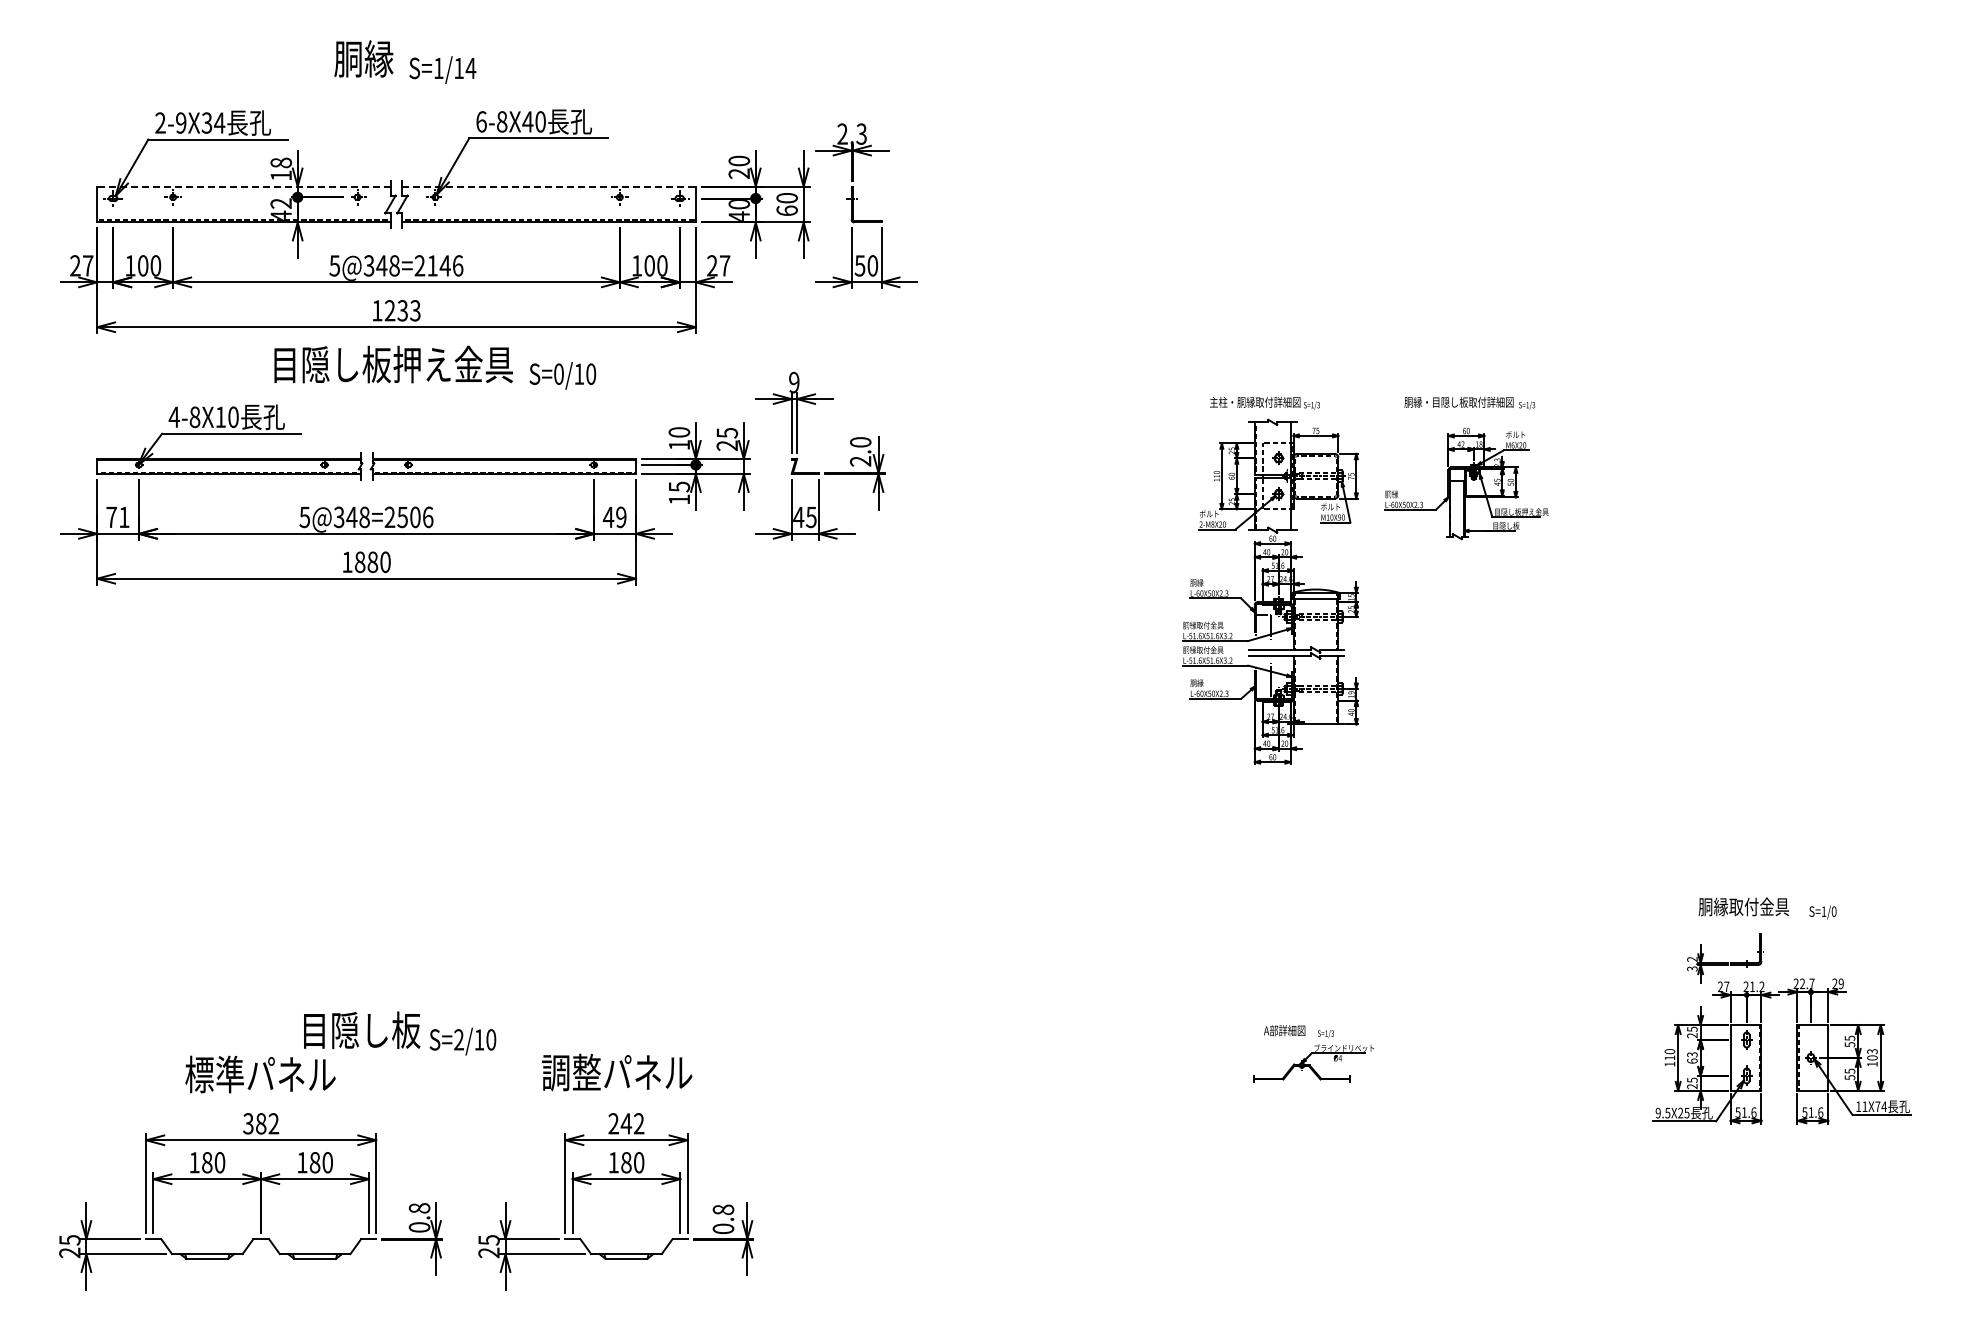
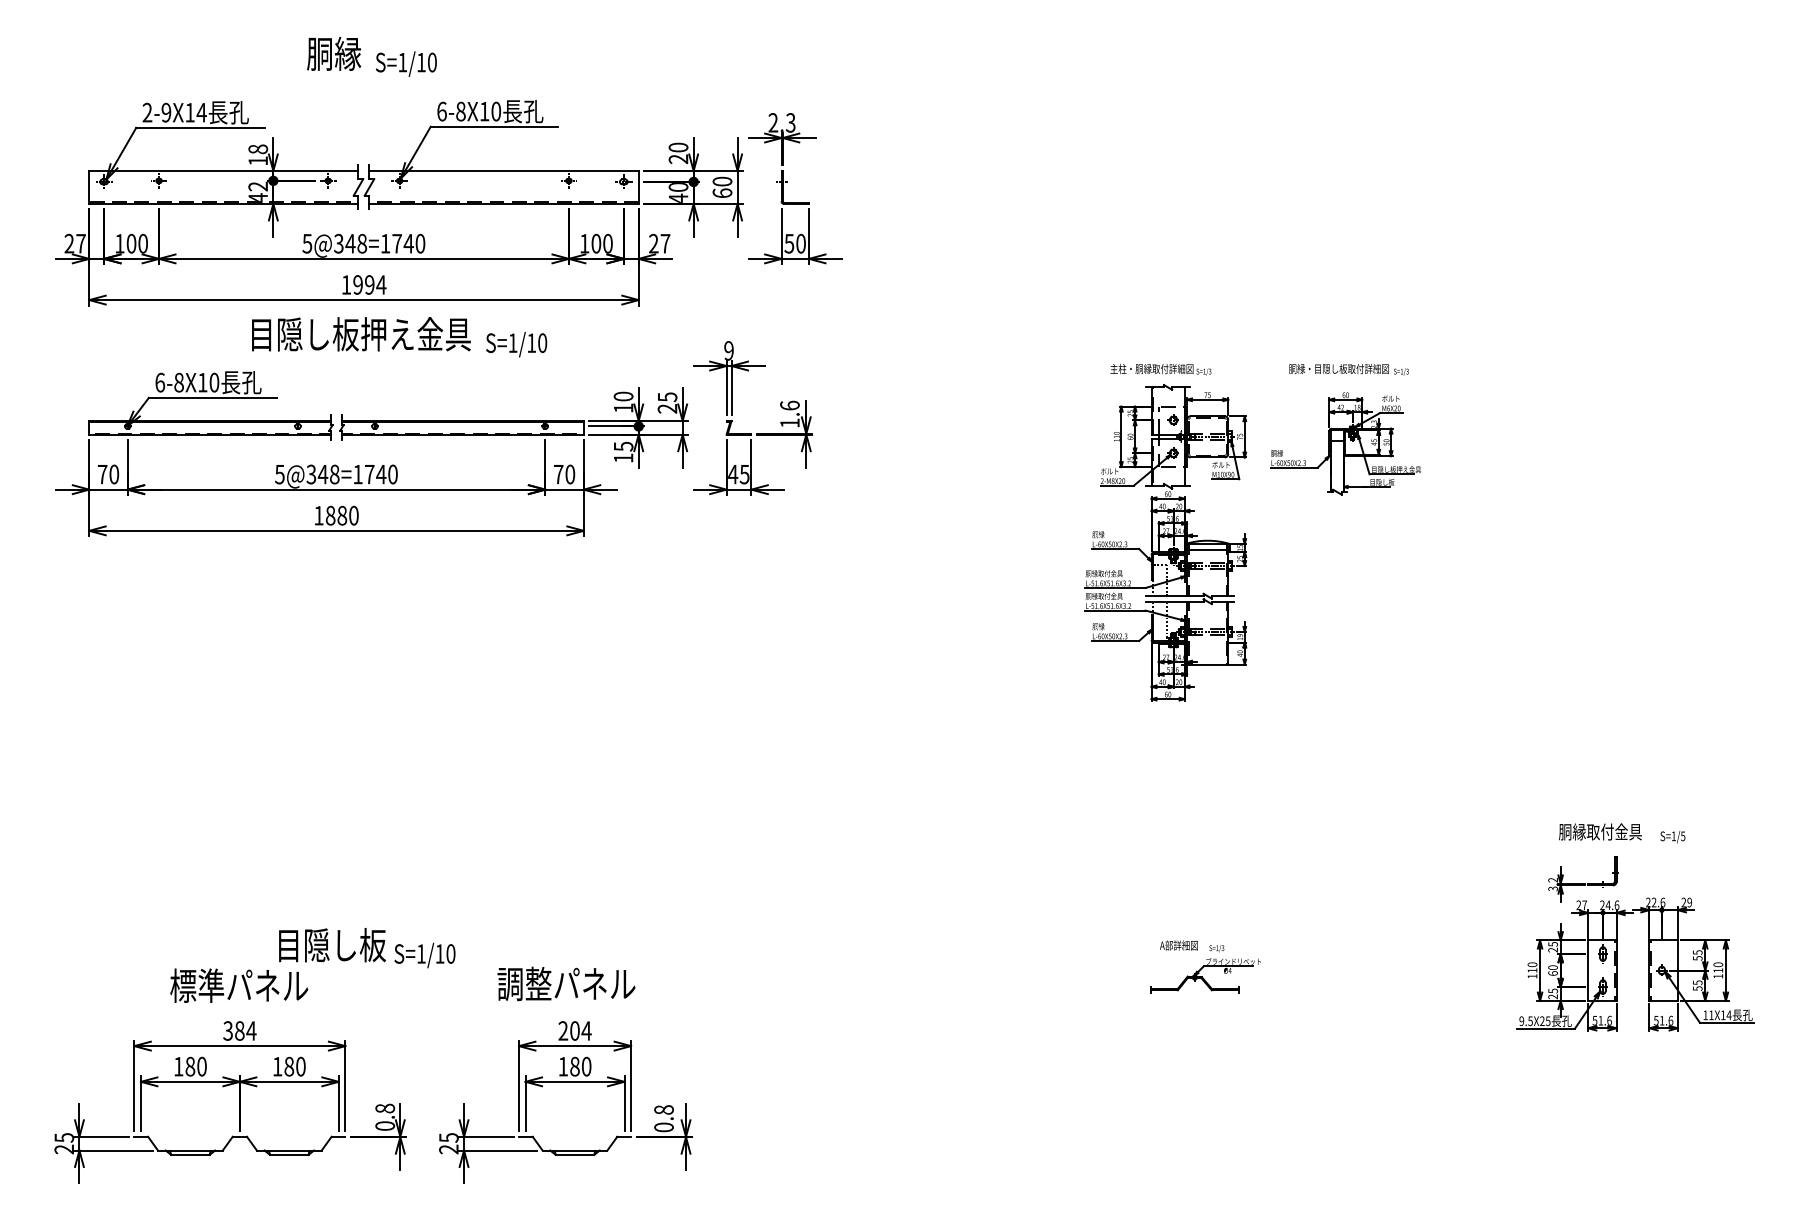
text: (470, 68) -> (431, 62), S=1/14 -> S=1/10
text: (527, 121) -> (484, 111), 6-8X40 -> 6-8X10
text: (206, 122) -> (189, 112), 2-9X34 -> 2-9X14
line: (243, 186) -> (223, 170), dashed -> solid
line: (549, 186) -> (504, 170), dashed -> solid
text: (438, 265) -> (402, 243), 5@348=2146 -> 5@348=1740
text: (402, 310) -> (369, 284), 1233 -> 1994
text: (558, 373) -> (512, 342), S=0/10 -> S=1/10
text: (174, 416) -> (160, 381), 4-8X10 -> 6-8X10
text: (860, 451) -> (789, 414), 2.0 -> 1.6
text: (124, 517) -> (114, 474), 71 -> 70
text: (408, 517) -> (375, 474), 5@348=2506 -> 5@348=1740
text: (614, 517) -> (564, 474), 49 -> 70
text: (1833, 911) -> (1682, 836), S=1/0 -> S=1/5
text: (1811, 983) -> (1662, 902), 22.7 -> 22.6
text: (1756, 986) -> (1611, 905), 21.2 -> 24.6
text: (458, 1039) -> (420, 953), S=2/10 -> S=1/10
text: (1692, 1054) -> (1553, 967), 63 -> 60
text: (1872, 1054) -> (1718, 967), 103 -> 110
text: (1877, 1106) -> (1722, 1015), 11X74 -> 11X14
text: (273, 1123) -> (251, 1030), 382 -> 384
text: (632, 1123) -> (580, 1030), 242 -> 204

